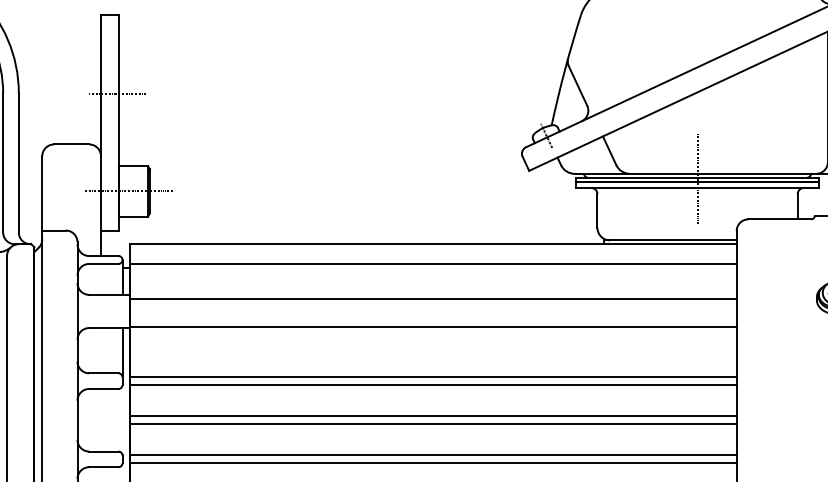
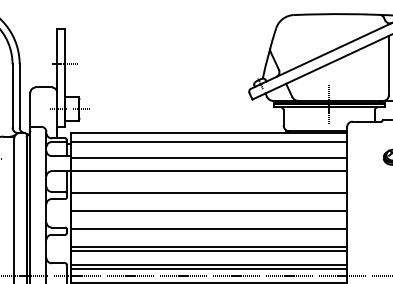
line: (432, 385) -> (208, 197), removed
line: (432, 425) -> (208, 215), removed
line: (432, 462) -> (208, 232), removed

